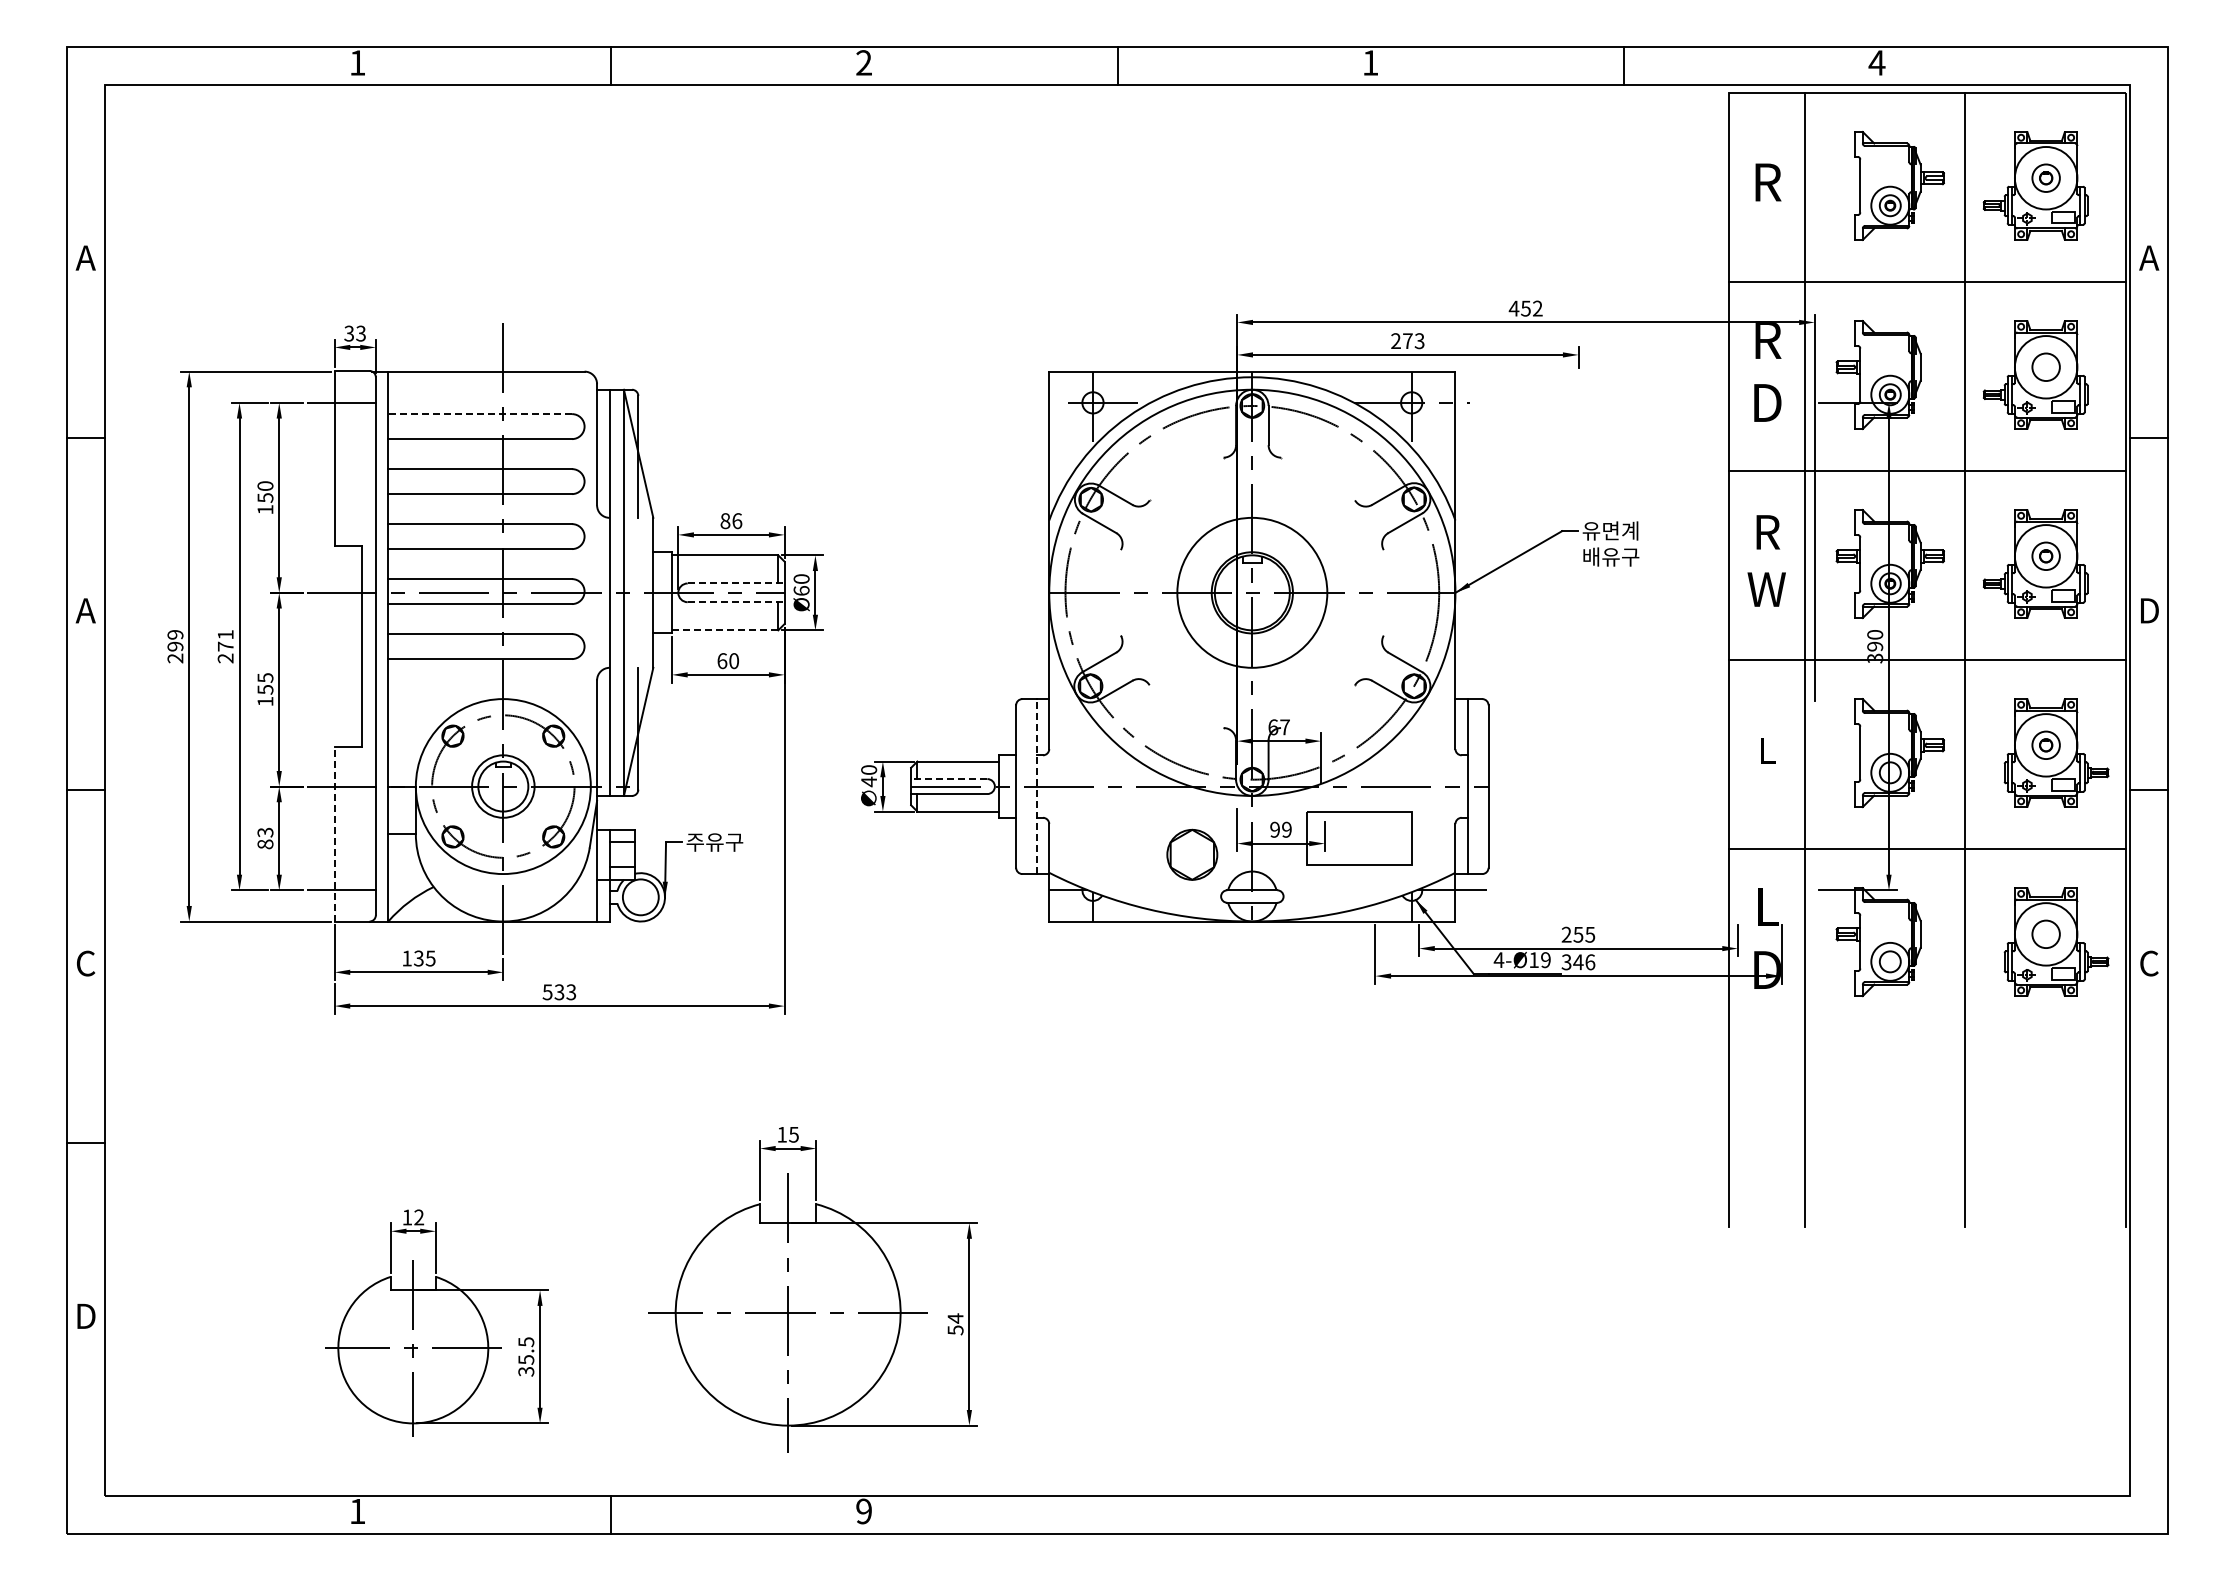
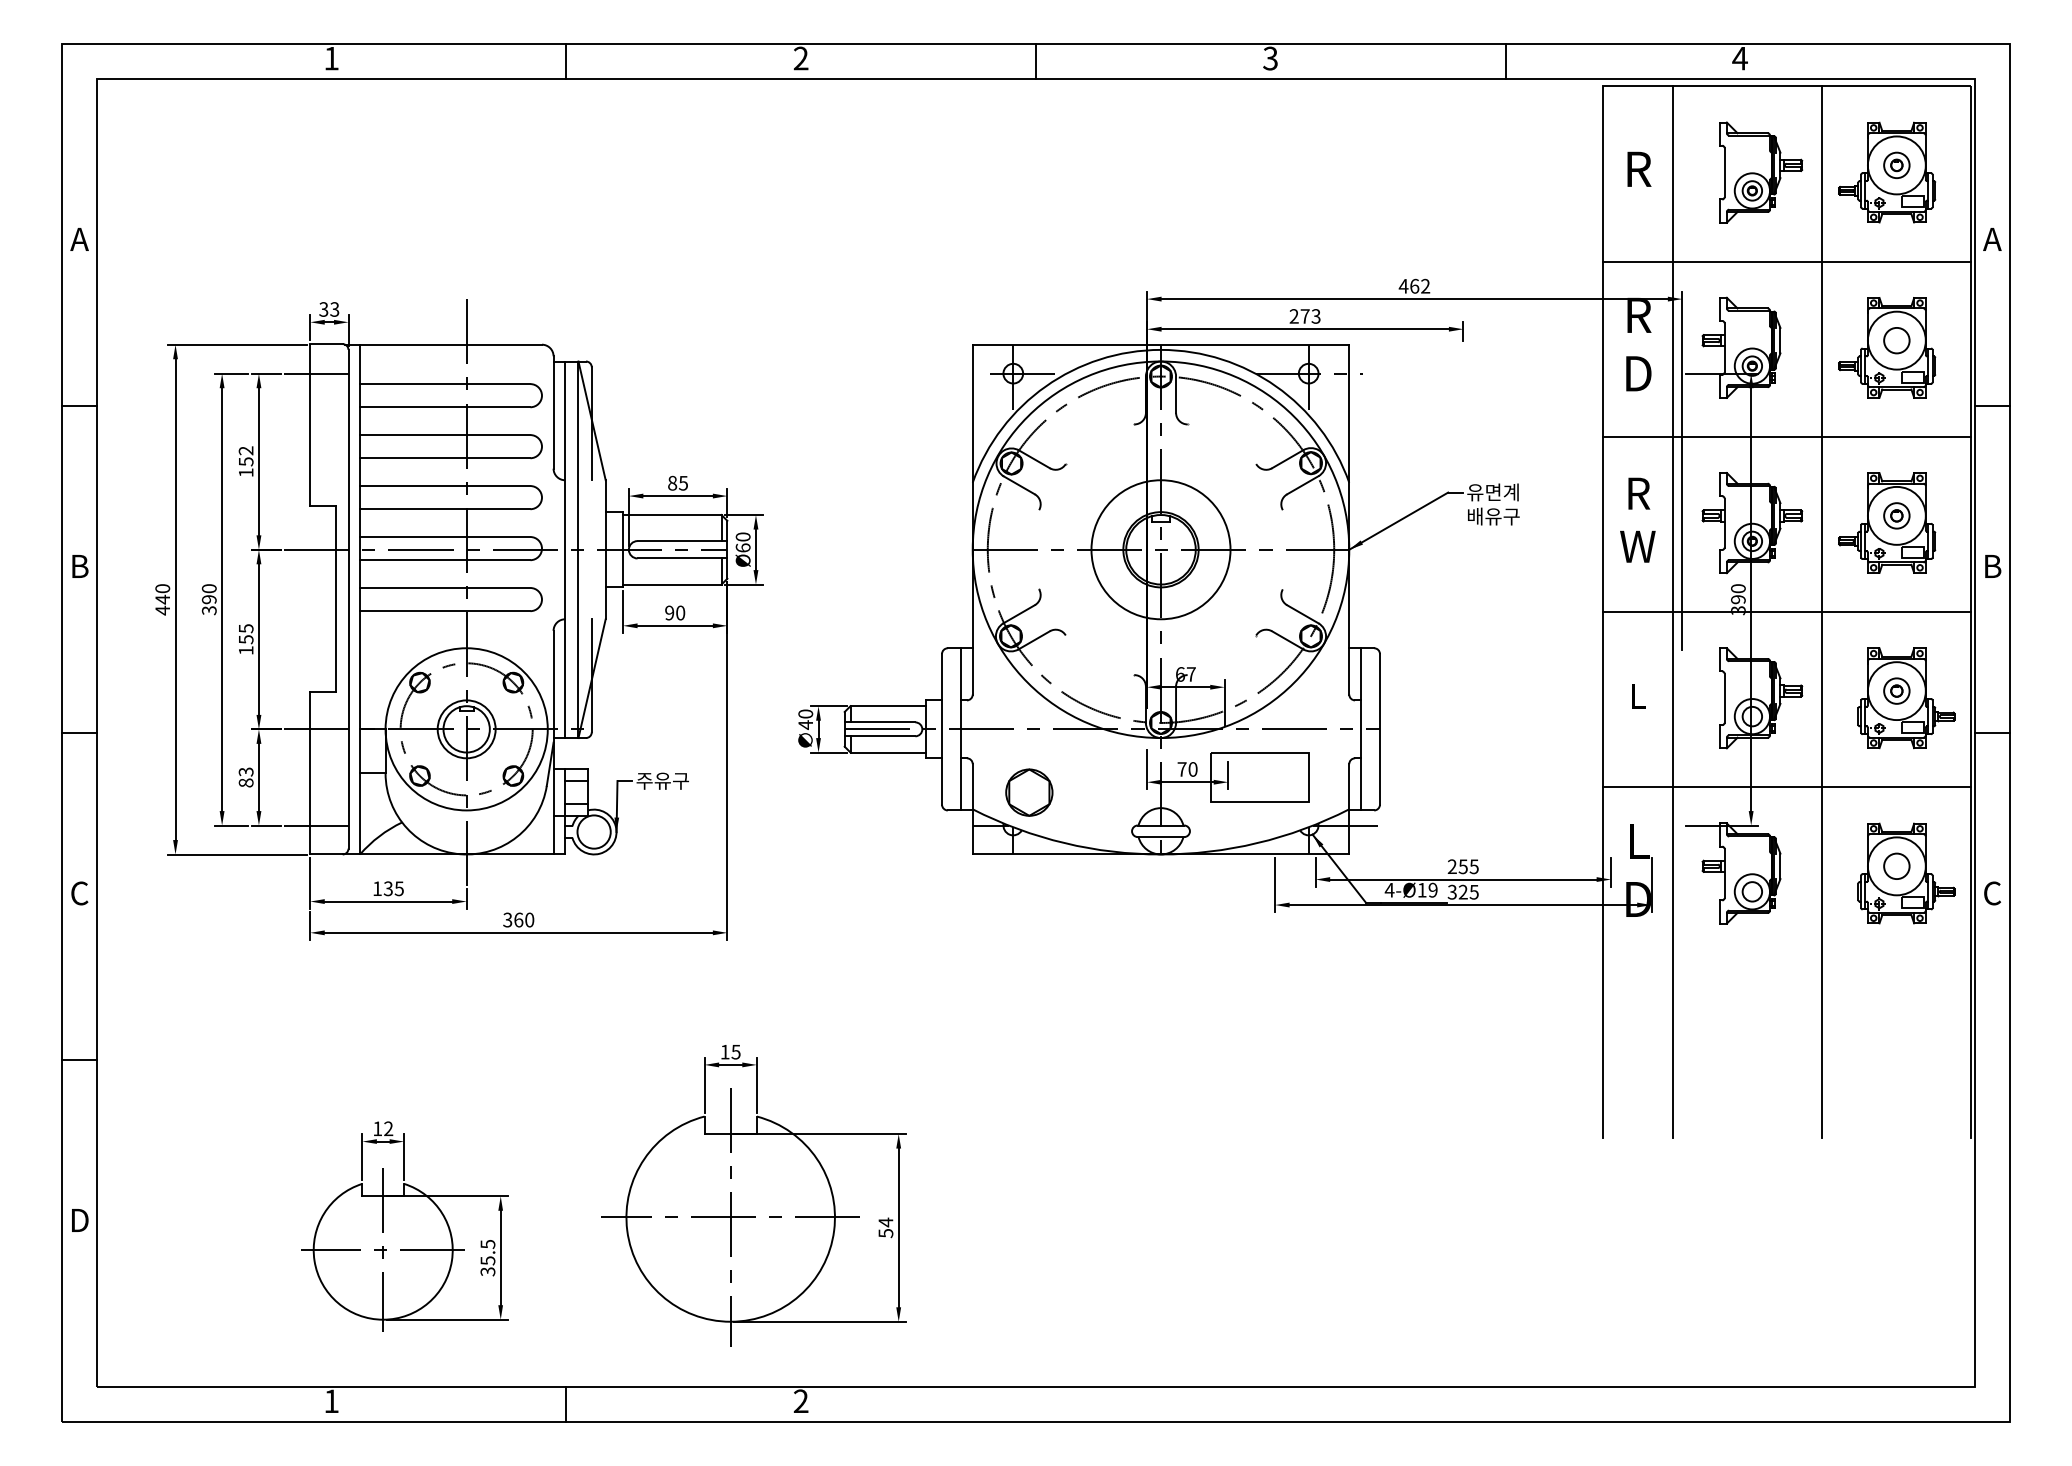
text: (1370, 62) -> (1270, 58), 1 -> 3
text: (1525, 308) -> (1414, 286), 452 -> 462
line: (480, 414) -> (445, 384), dashed -> solid
text: (265, 485) -> (246, 450), 150 -> 152
text: (737, 521) -> (683, 483), 86 -> 85
line: (736, 583) -> (682, 541), dashed -> solid
line: (736, 602) -> (682, 558), dashed -> solid
text: (85, 610) -> (79, 566), A -> B
text: (2149, 610) -> (1992, 566), D -> B
line: (725, 630) -> (672, 584), dashed -> solid
text: (175, 646) -> (162, 599), 299 -> 440
text: (225, 646) -> (209, 599), 271 -> 390
text: (722, 661) -> (669, 613), 60 -> 90
line: (948, 779) -> (879, 722), dashed -> solid
line: (1036, 786) -> (960, 729), dashed -> solid
text: (1280, 829) -> (1187, 769), 99 -> 70
line: (334, 833) -> (310, 772), dashed -> solid
part: (1192, 854) -> (1029, 792), moved
text: (1584, 962) -> (1468, 892), 346 -> 325
text: (559, 992) -> (518, 920), 533 -> 360
text: (863, 1511) -> (800, 1401), 9 -> 2

